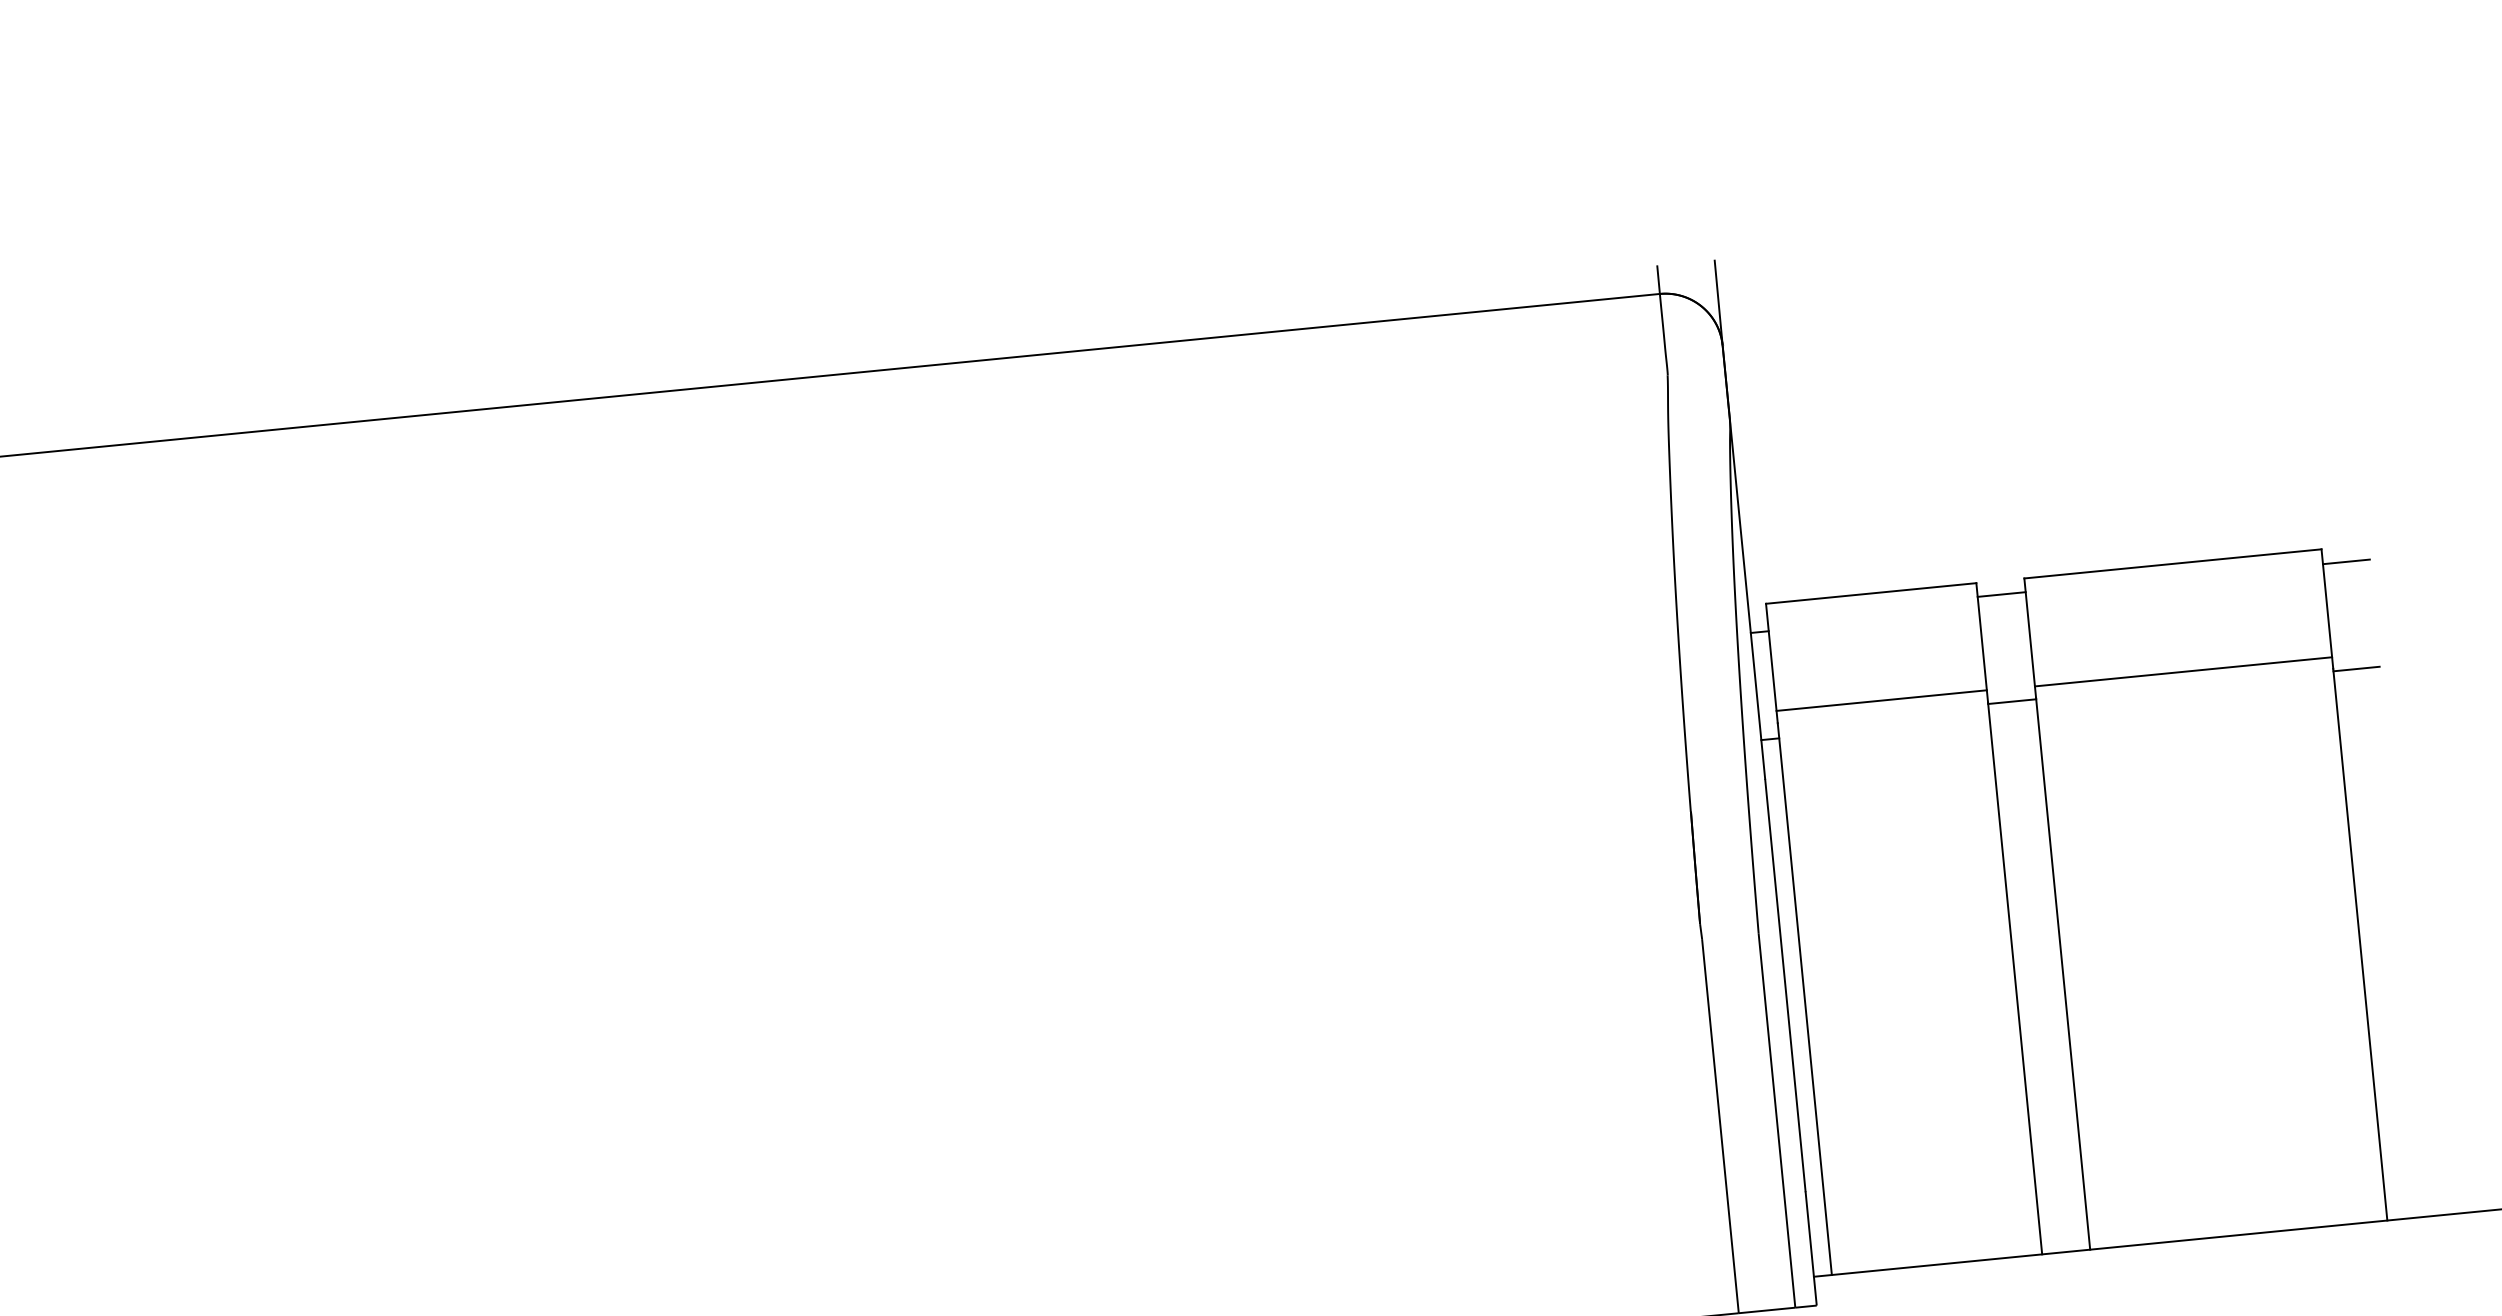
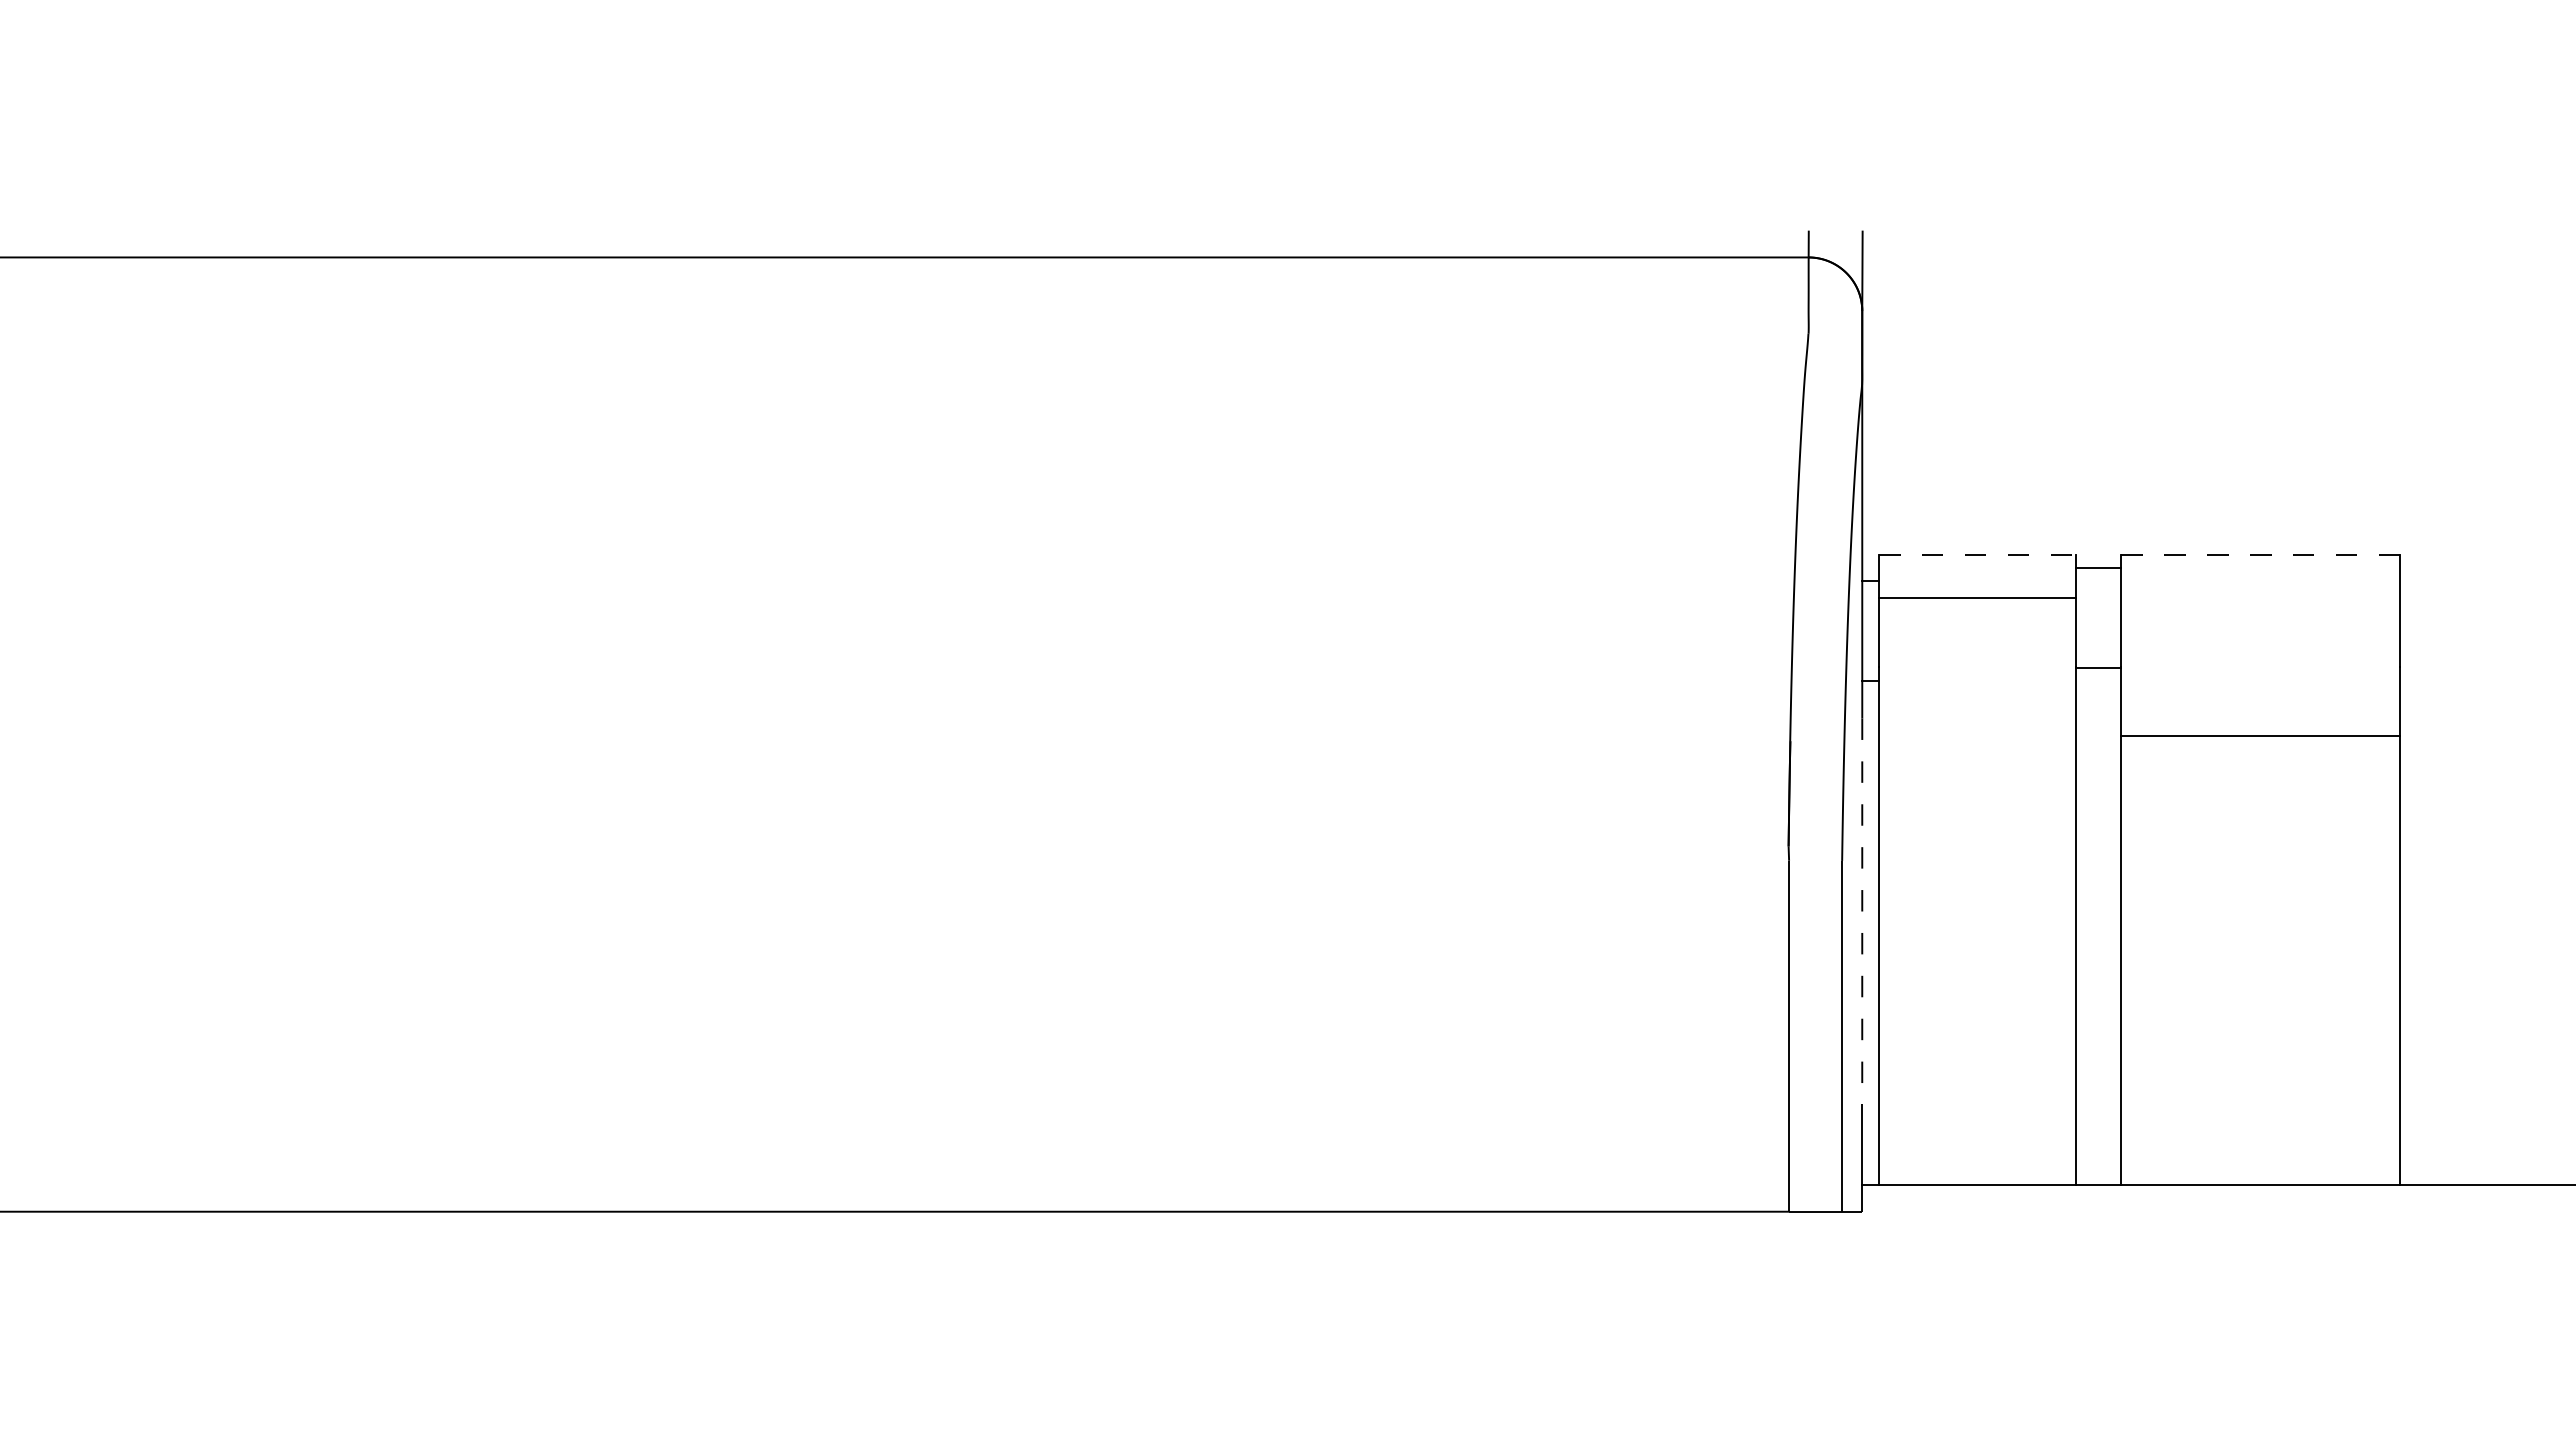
line: (2346, 561) -> (2422, 568), removed
line: (2173, 564) -> (2261, 555), solid -> dashed
line: (1871, 594) -> (1977, 555), solid -> dashed
line: (2356, 669) -> (2421, 669), removed
line: (2183, 672) -> (2260, 736), moved
line: (1881, 700) -> (1977, 597), moved
line: (1785, 985) -> (1862, 911), solid -> dashed

